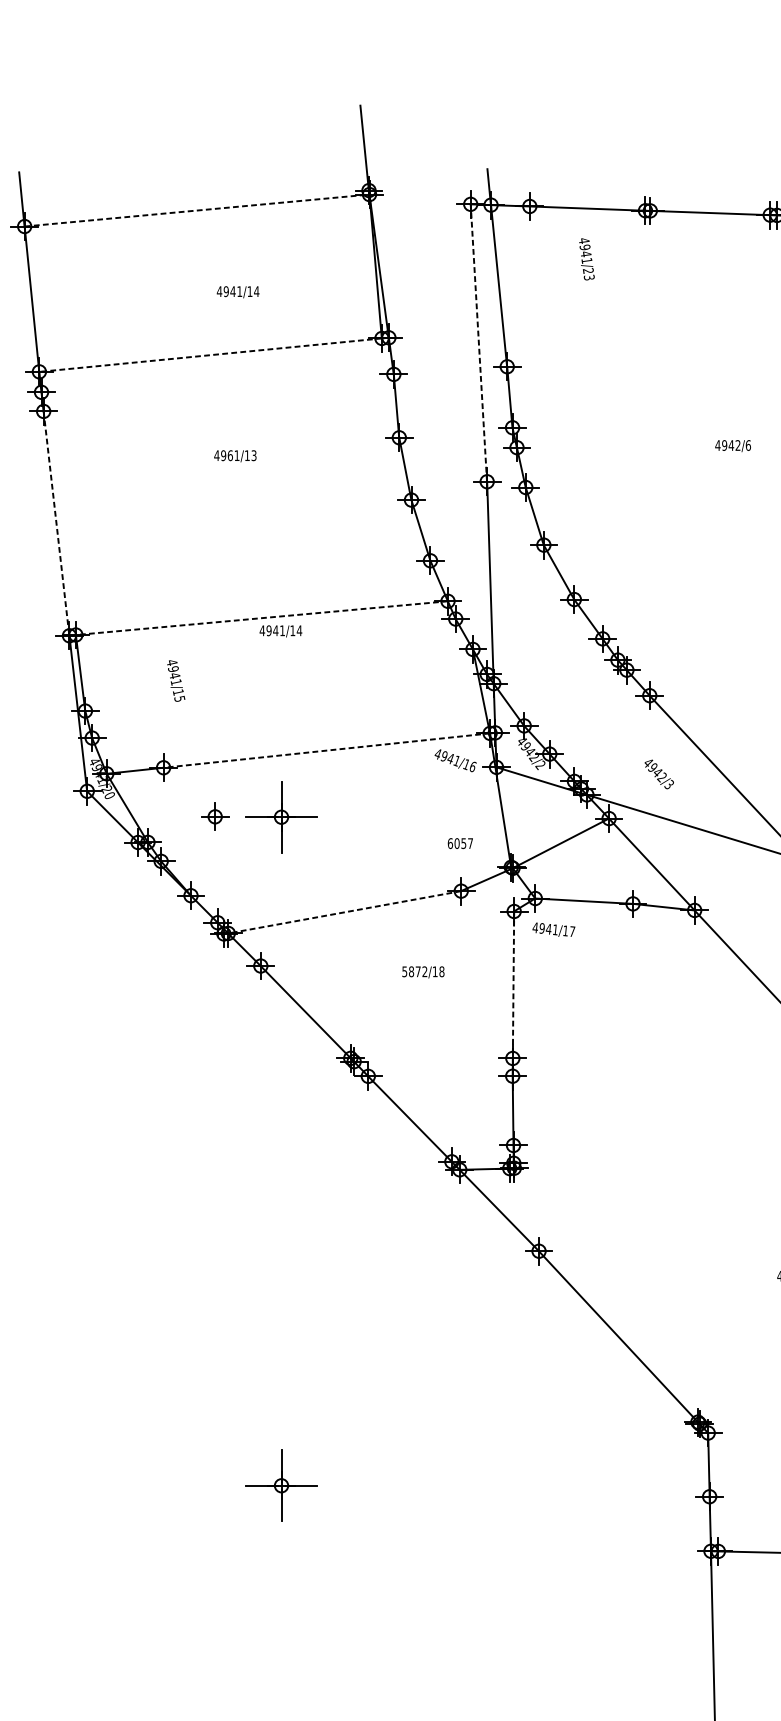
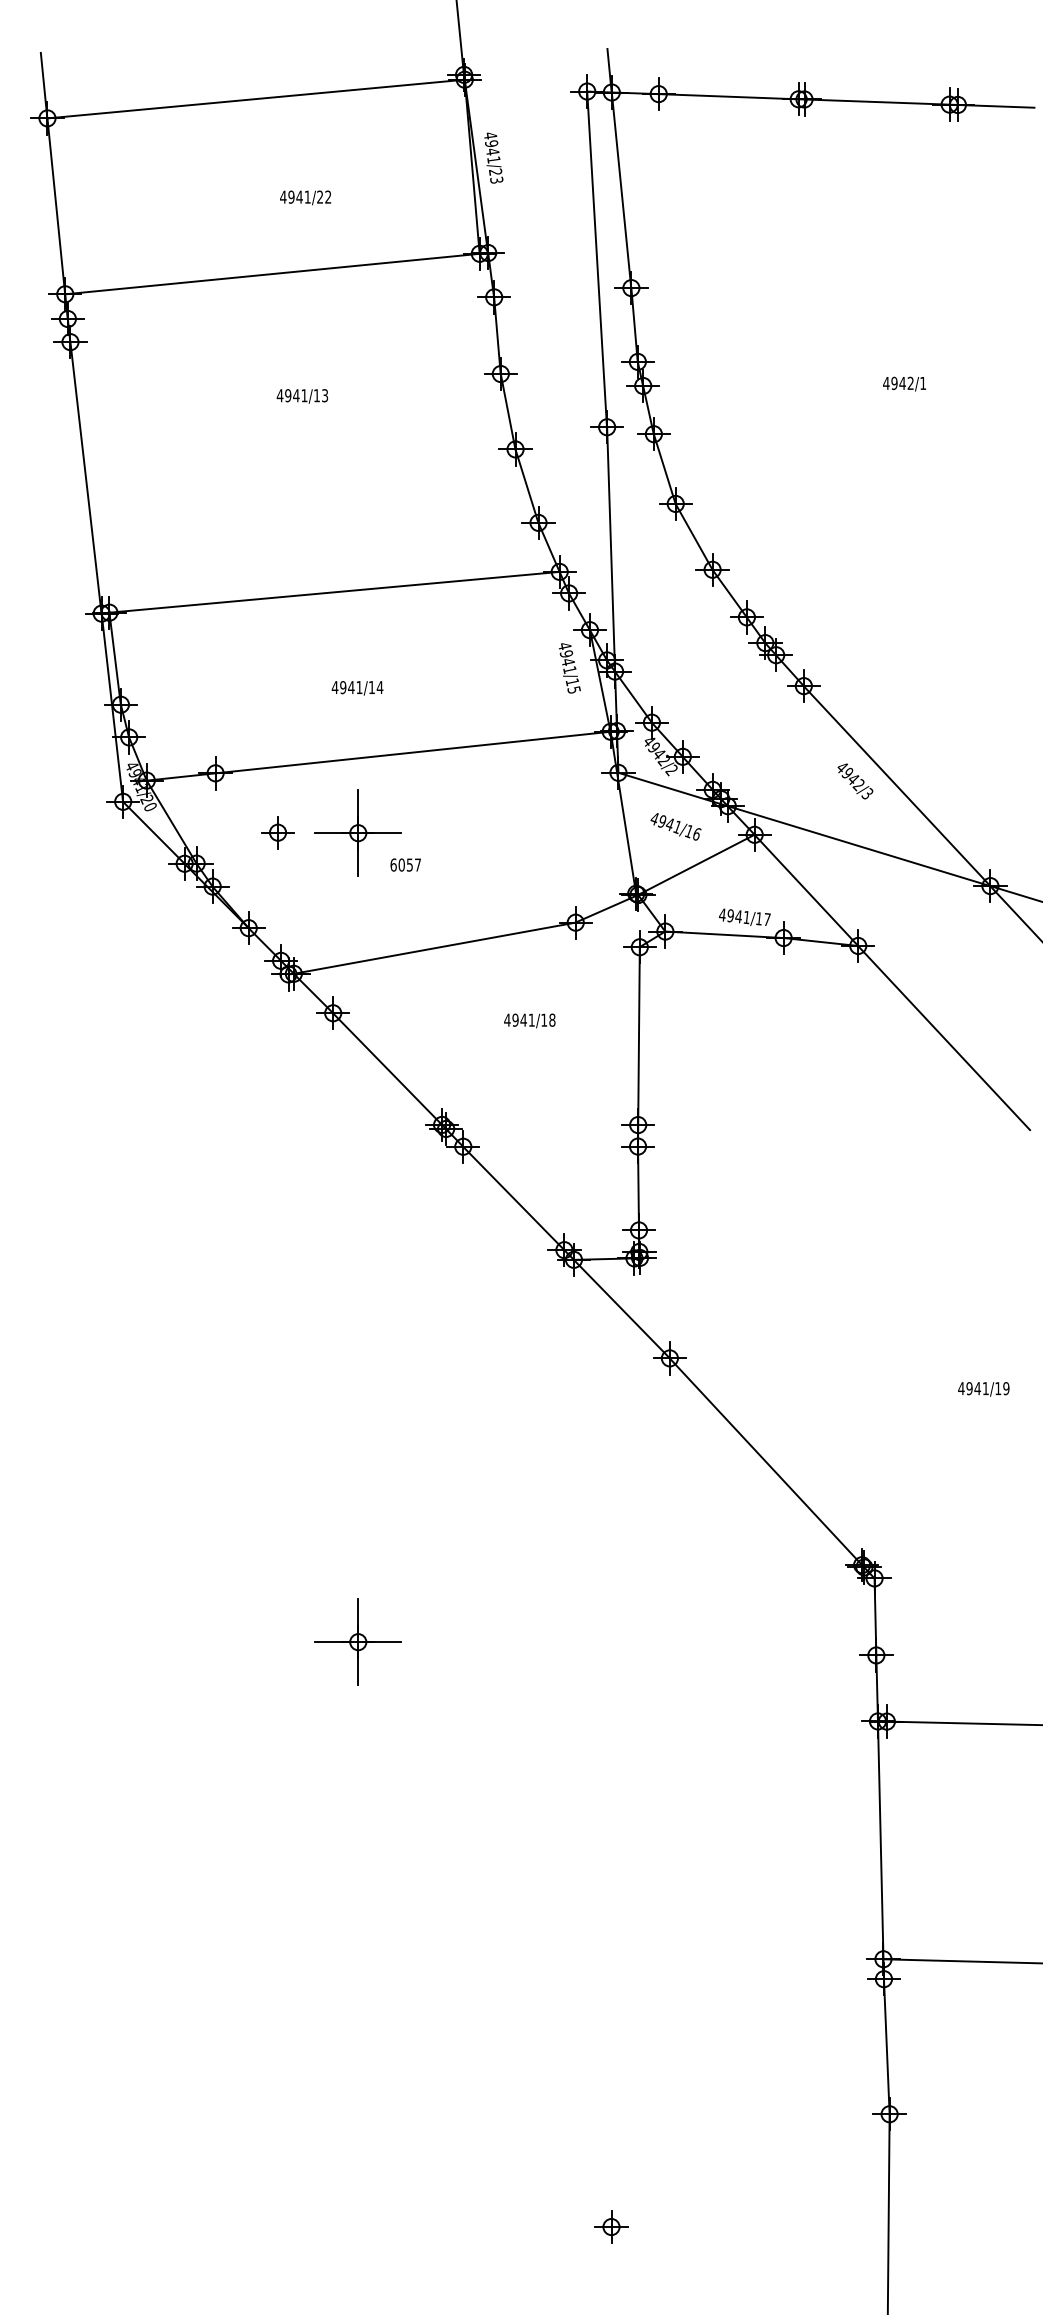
line: (197, 210) -> (256, 99), dashed -> solid
text: (586, 258) -> (493, 157), moved
text: (253, 291) -> (324, 196), 4941/14 -> 4941/22
line: (479, 343) -> (597, 259), dashed -> solid
line: (210, 355) -> (272, 274), dashed -> solid
text: (748, 445) -> (923, 383), 4942/6 -> 4942/1
text: (230, 455) -> (296, 395), 4961/13 -> 4941/13
line: (56, 524) -> (86, 478), dashed -> solid
line: (261, 618) -> (334, 592), dashed -> solid
text: (280, 631) -> (357, 688), moved
text: (175, 681) -> (569, 668), moved
line: (326, 750) -> (412, 752), dashed -> solid
text: (455, 760) -> (675, 826), moved
text: (659, 774) -> (855, 781), moved
text: (460, 843) -> (405, 864), moved
line: (344, 912) -> (434, 948), dashed -> solid
text: (553, 929) -> (744, 916), moved
text: (414, 971) -> (519, 1019), 5872/18 -> 4941/18
line: (513, 985) -> (639, 1036), dashed -> solid

